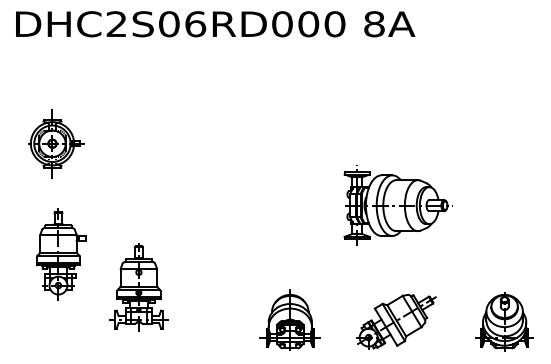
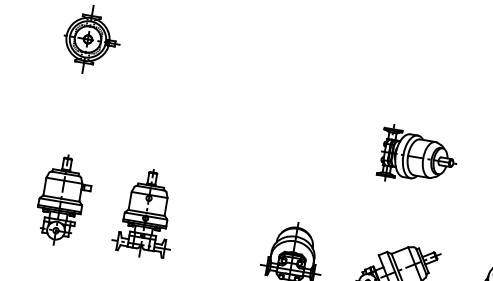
part: (397, 205) -> (418, 157), size x0.71
part: (61, 254) -> (64, 200), moved
part: (138, 287) -> (146, 213), moved

